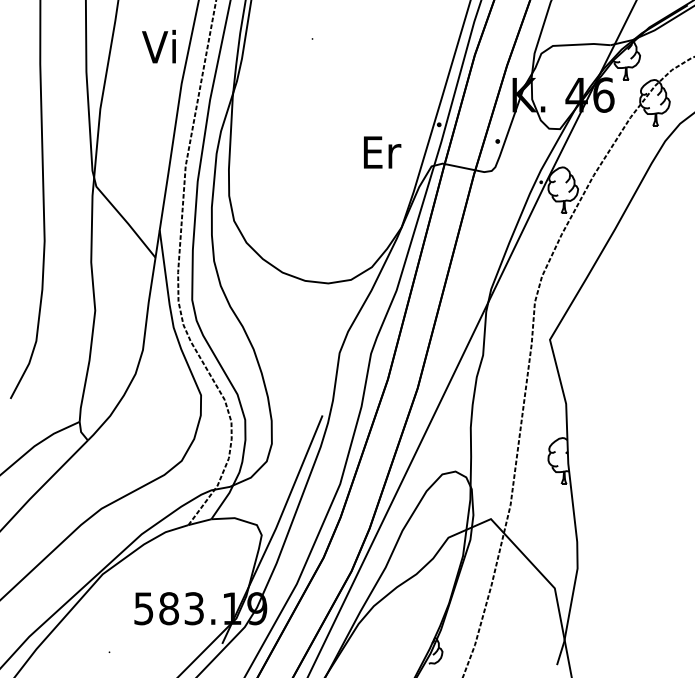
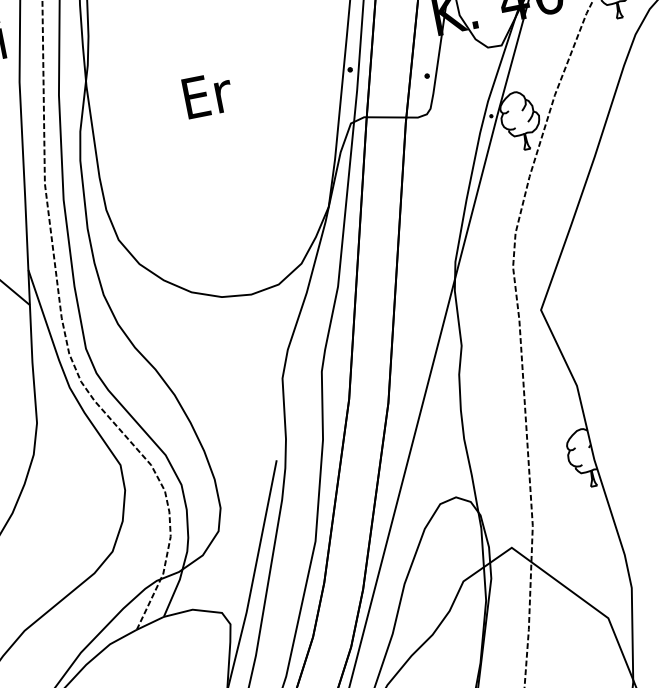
text: (382, 152) -> (208, 94), moved

